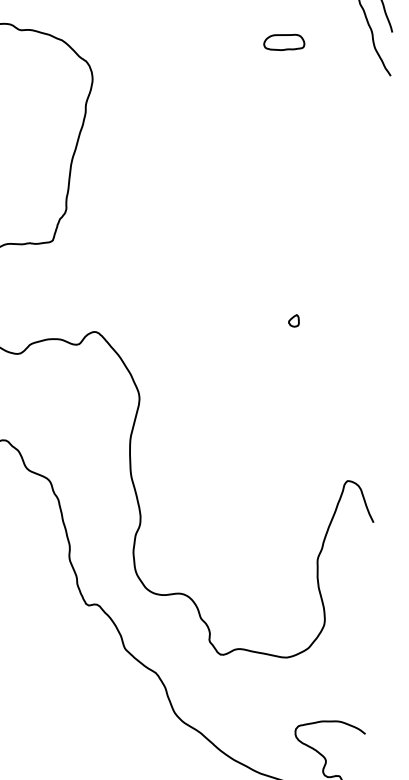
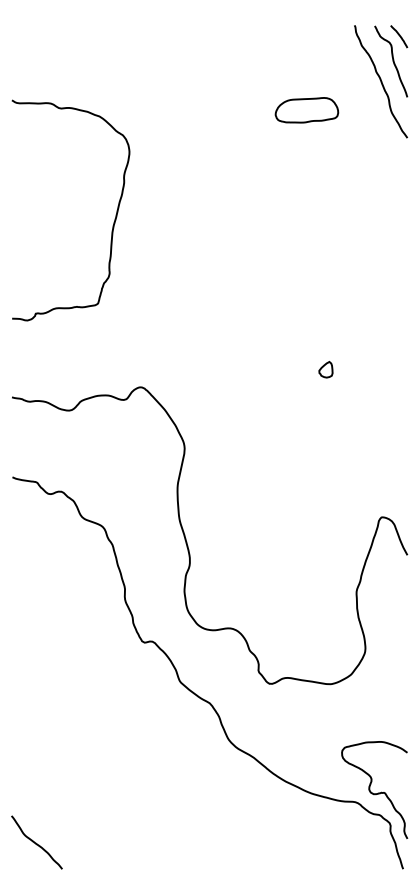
part: (283, 42) -> (306, 110), size x1.67
part: (293, 320) -> (325, 369), size x1.43

